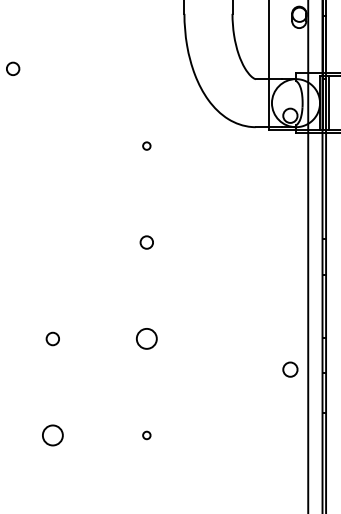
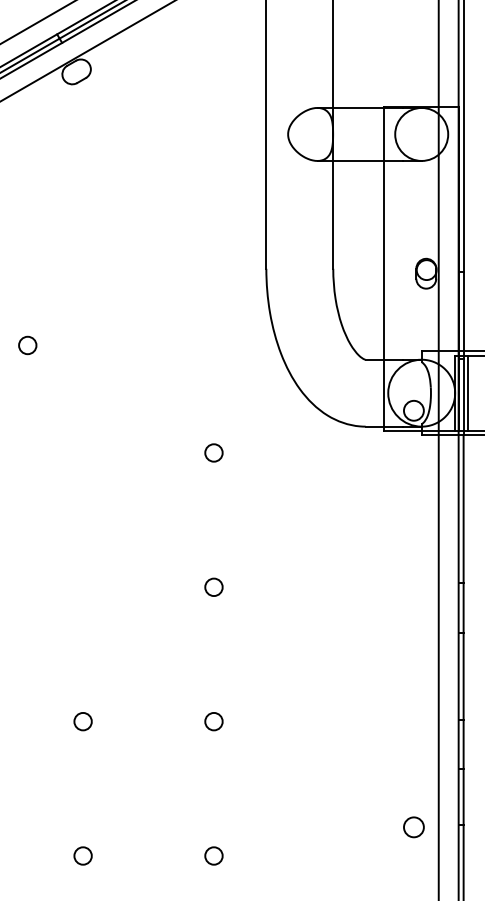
circle: (146, 145) -> (213, 452), size x1.67
circle: (146, 338) -> (213, 721), size x0.62
circle: (290, 369) -> (413, 827), moved
circle: (52, 435) -> (82, 855), size x0.62
circle: (146, 435) -> (213, 855), size x1.67

